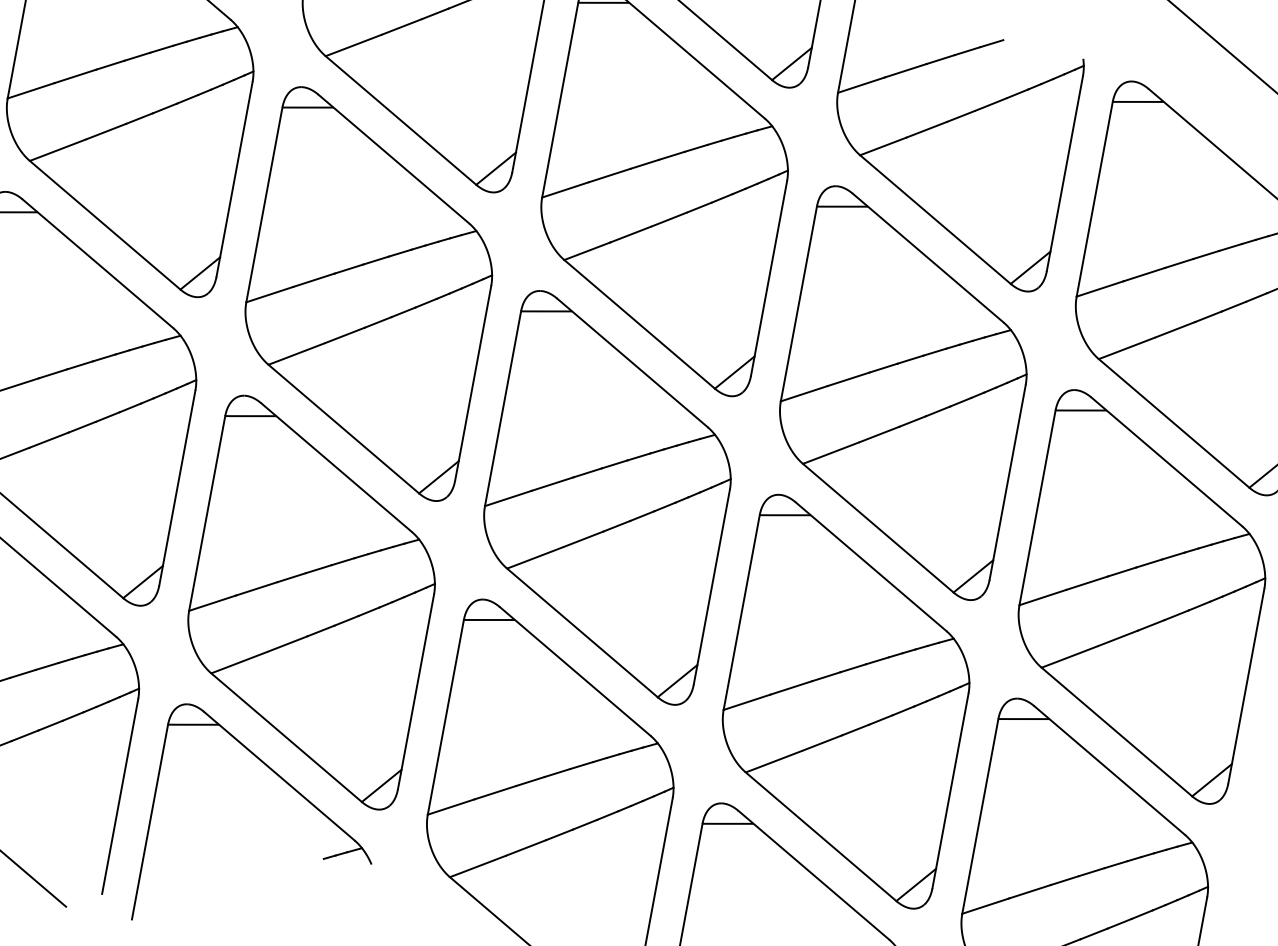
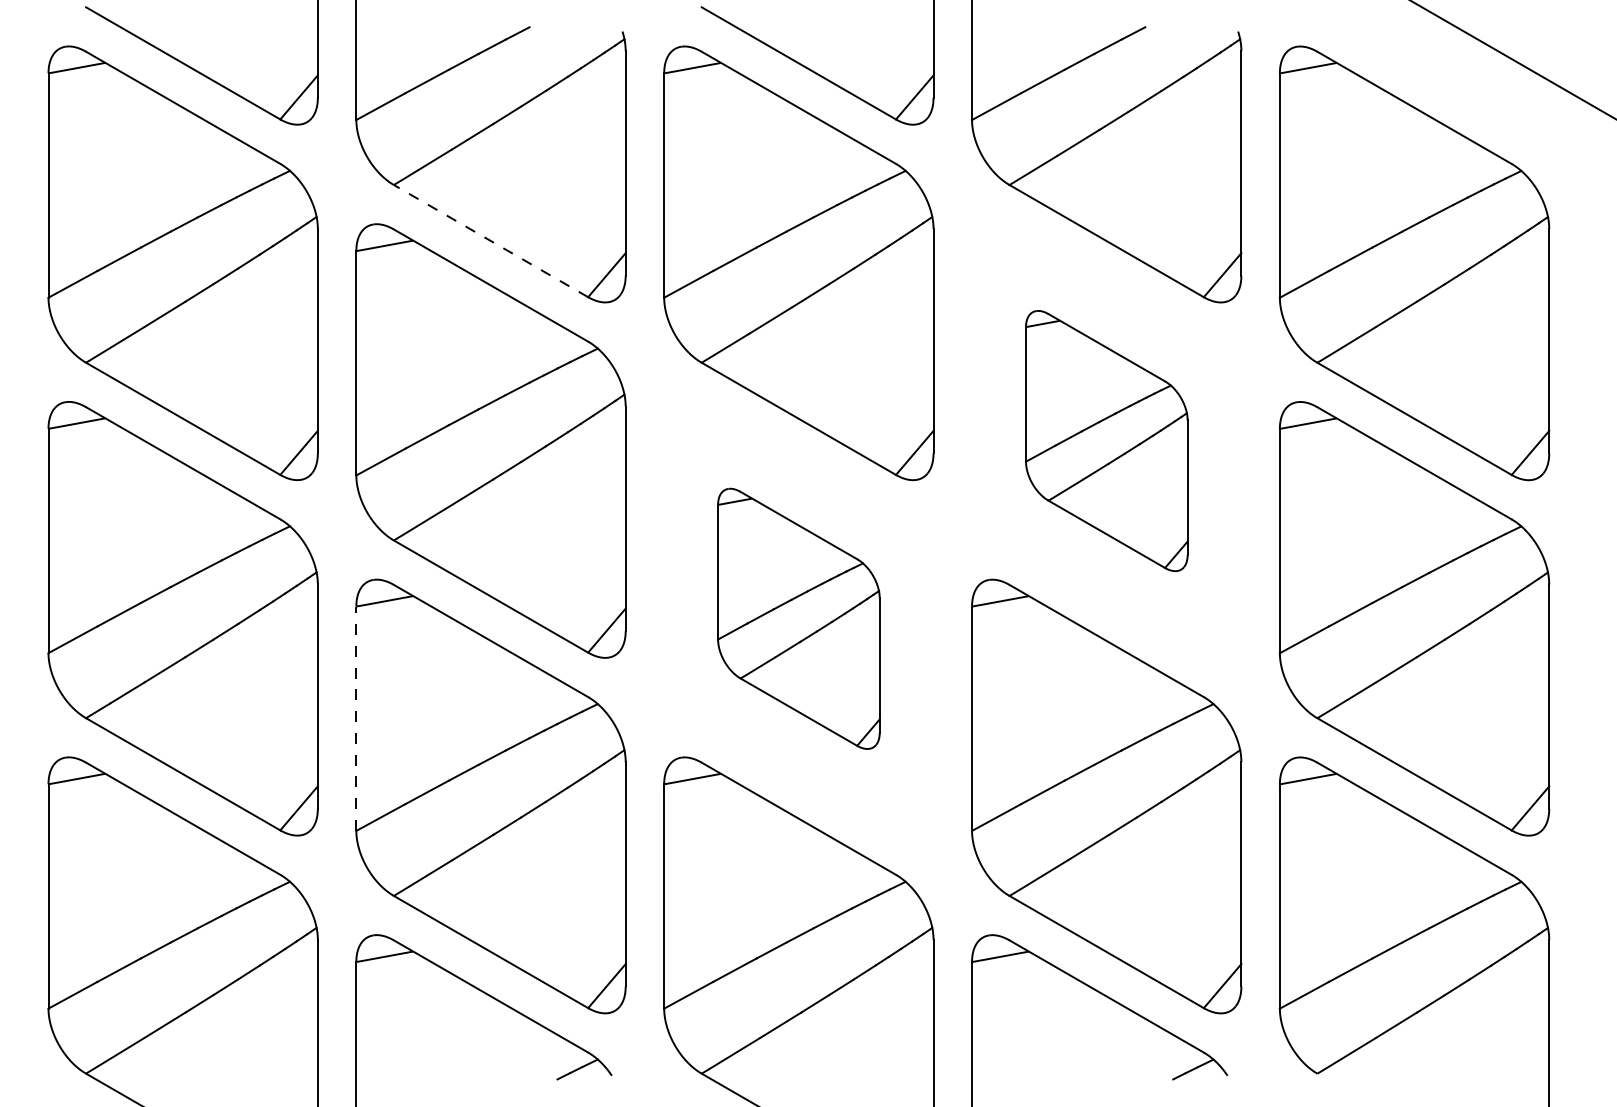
line: (400, 119) -> (490, 240), solid -> dashed
part: (903, 392) -> (1106, 440), size x0.6
part: (607, 497) -> (798, 618), size x0.6
line: (207, 513) -> (356, 718), solid -> dashed

